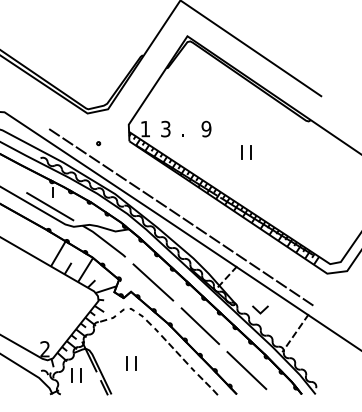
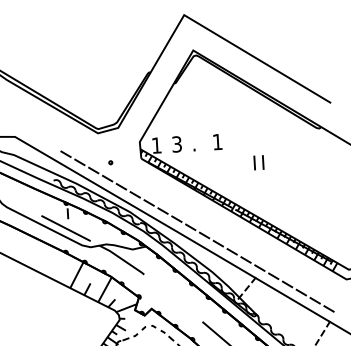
text: (206, 128) -> (217, 141), 9 -> 1
line: (153, 282) -> (173, 298), removed
line: (258, 310) -> (279, 320), removed

